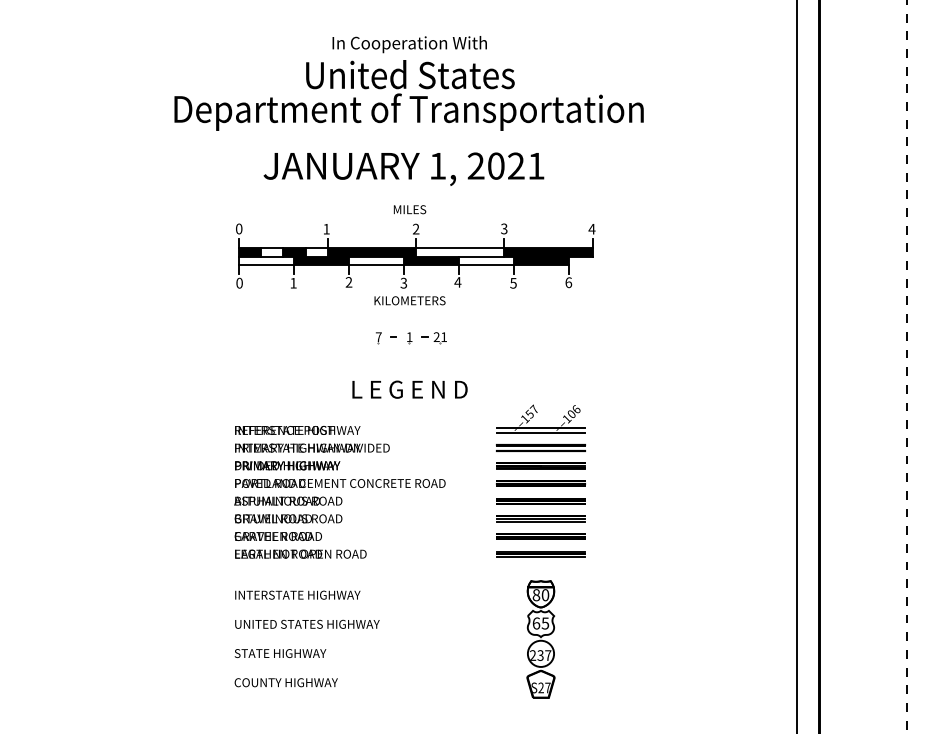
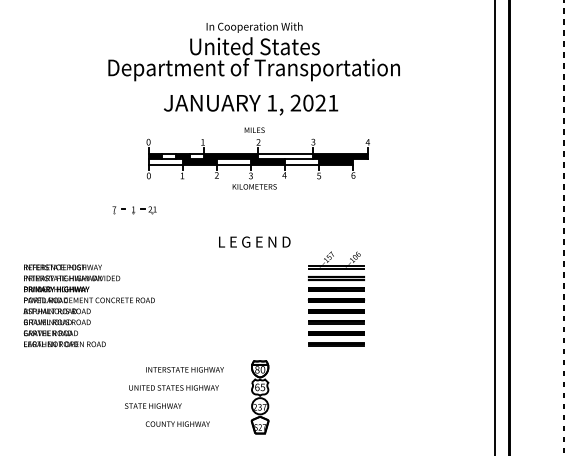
part: (411, 338) -> (134, 210), moved
text: (338, 491) -> (88, 305), moved
text: (306, 623) -> (173, 387), moved
part: (539, 639) -> (259, 397), moved
text: (280, 652) -> (153, 405), moved

